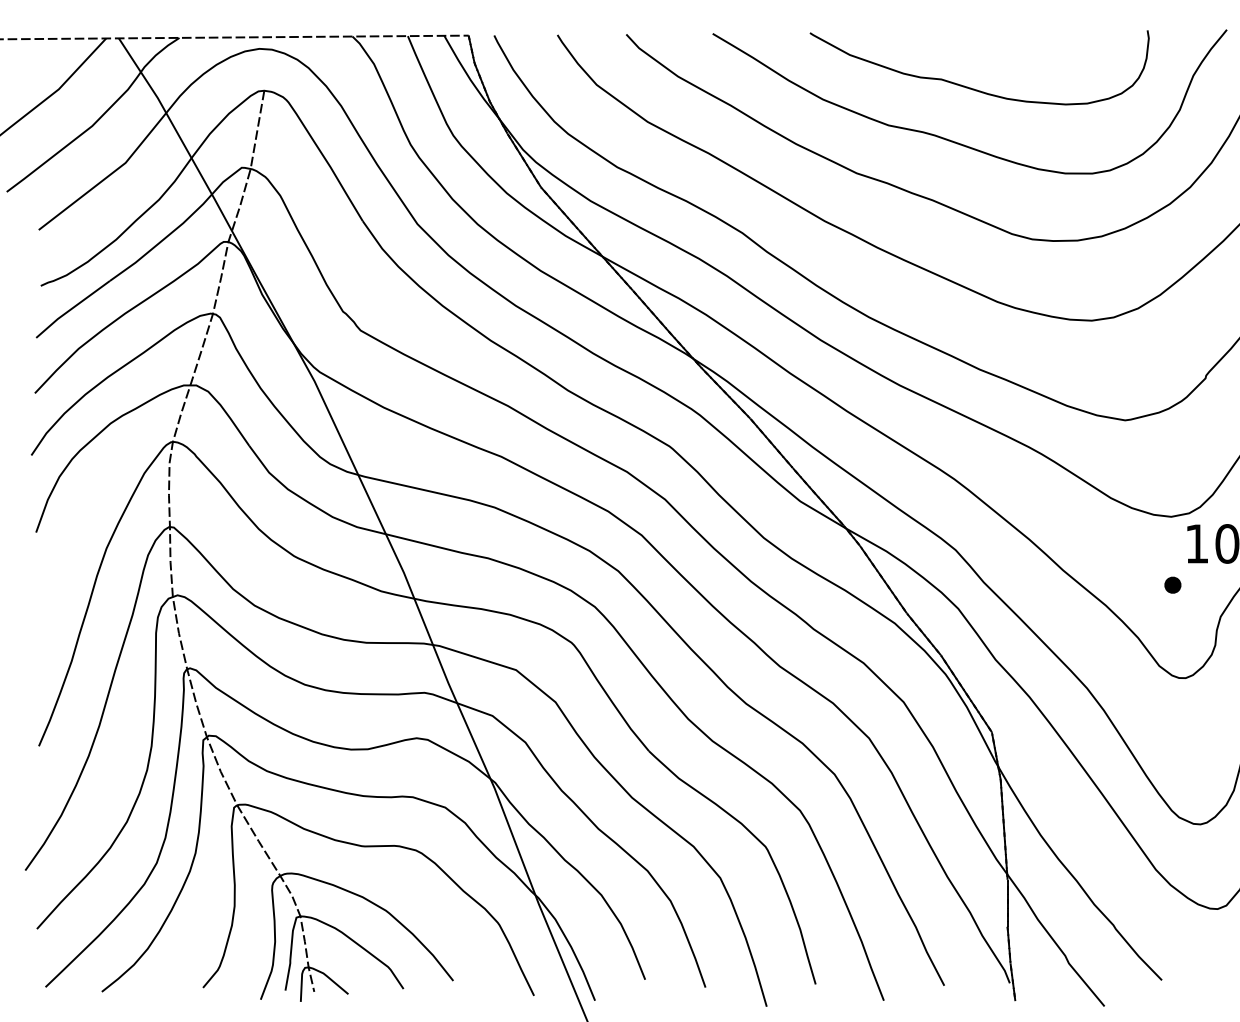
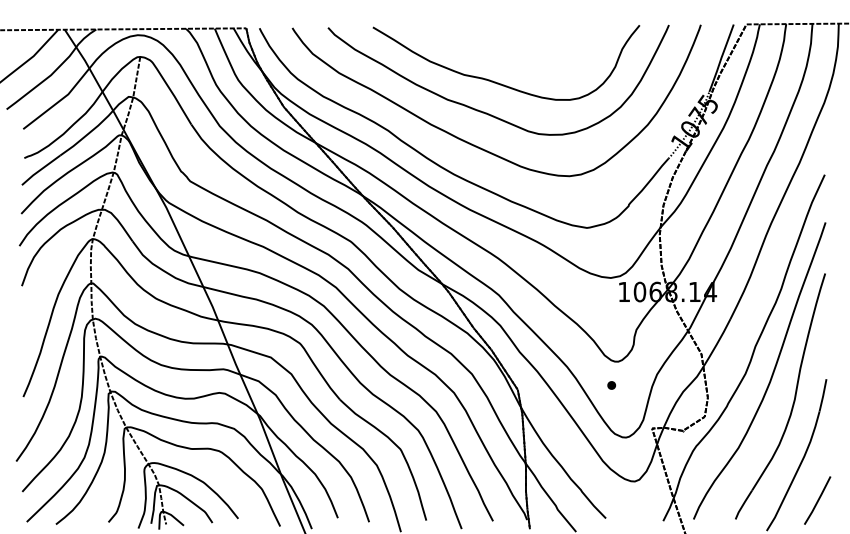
curve: (970, 86) -> (506, 54), removed
part: (1172, 585) -> (611, 385), moved

